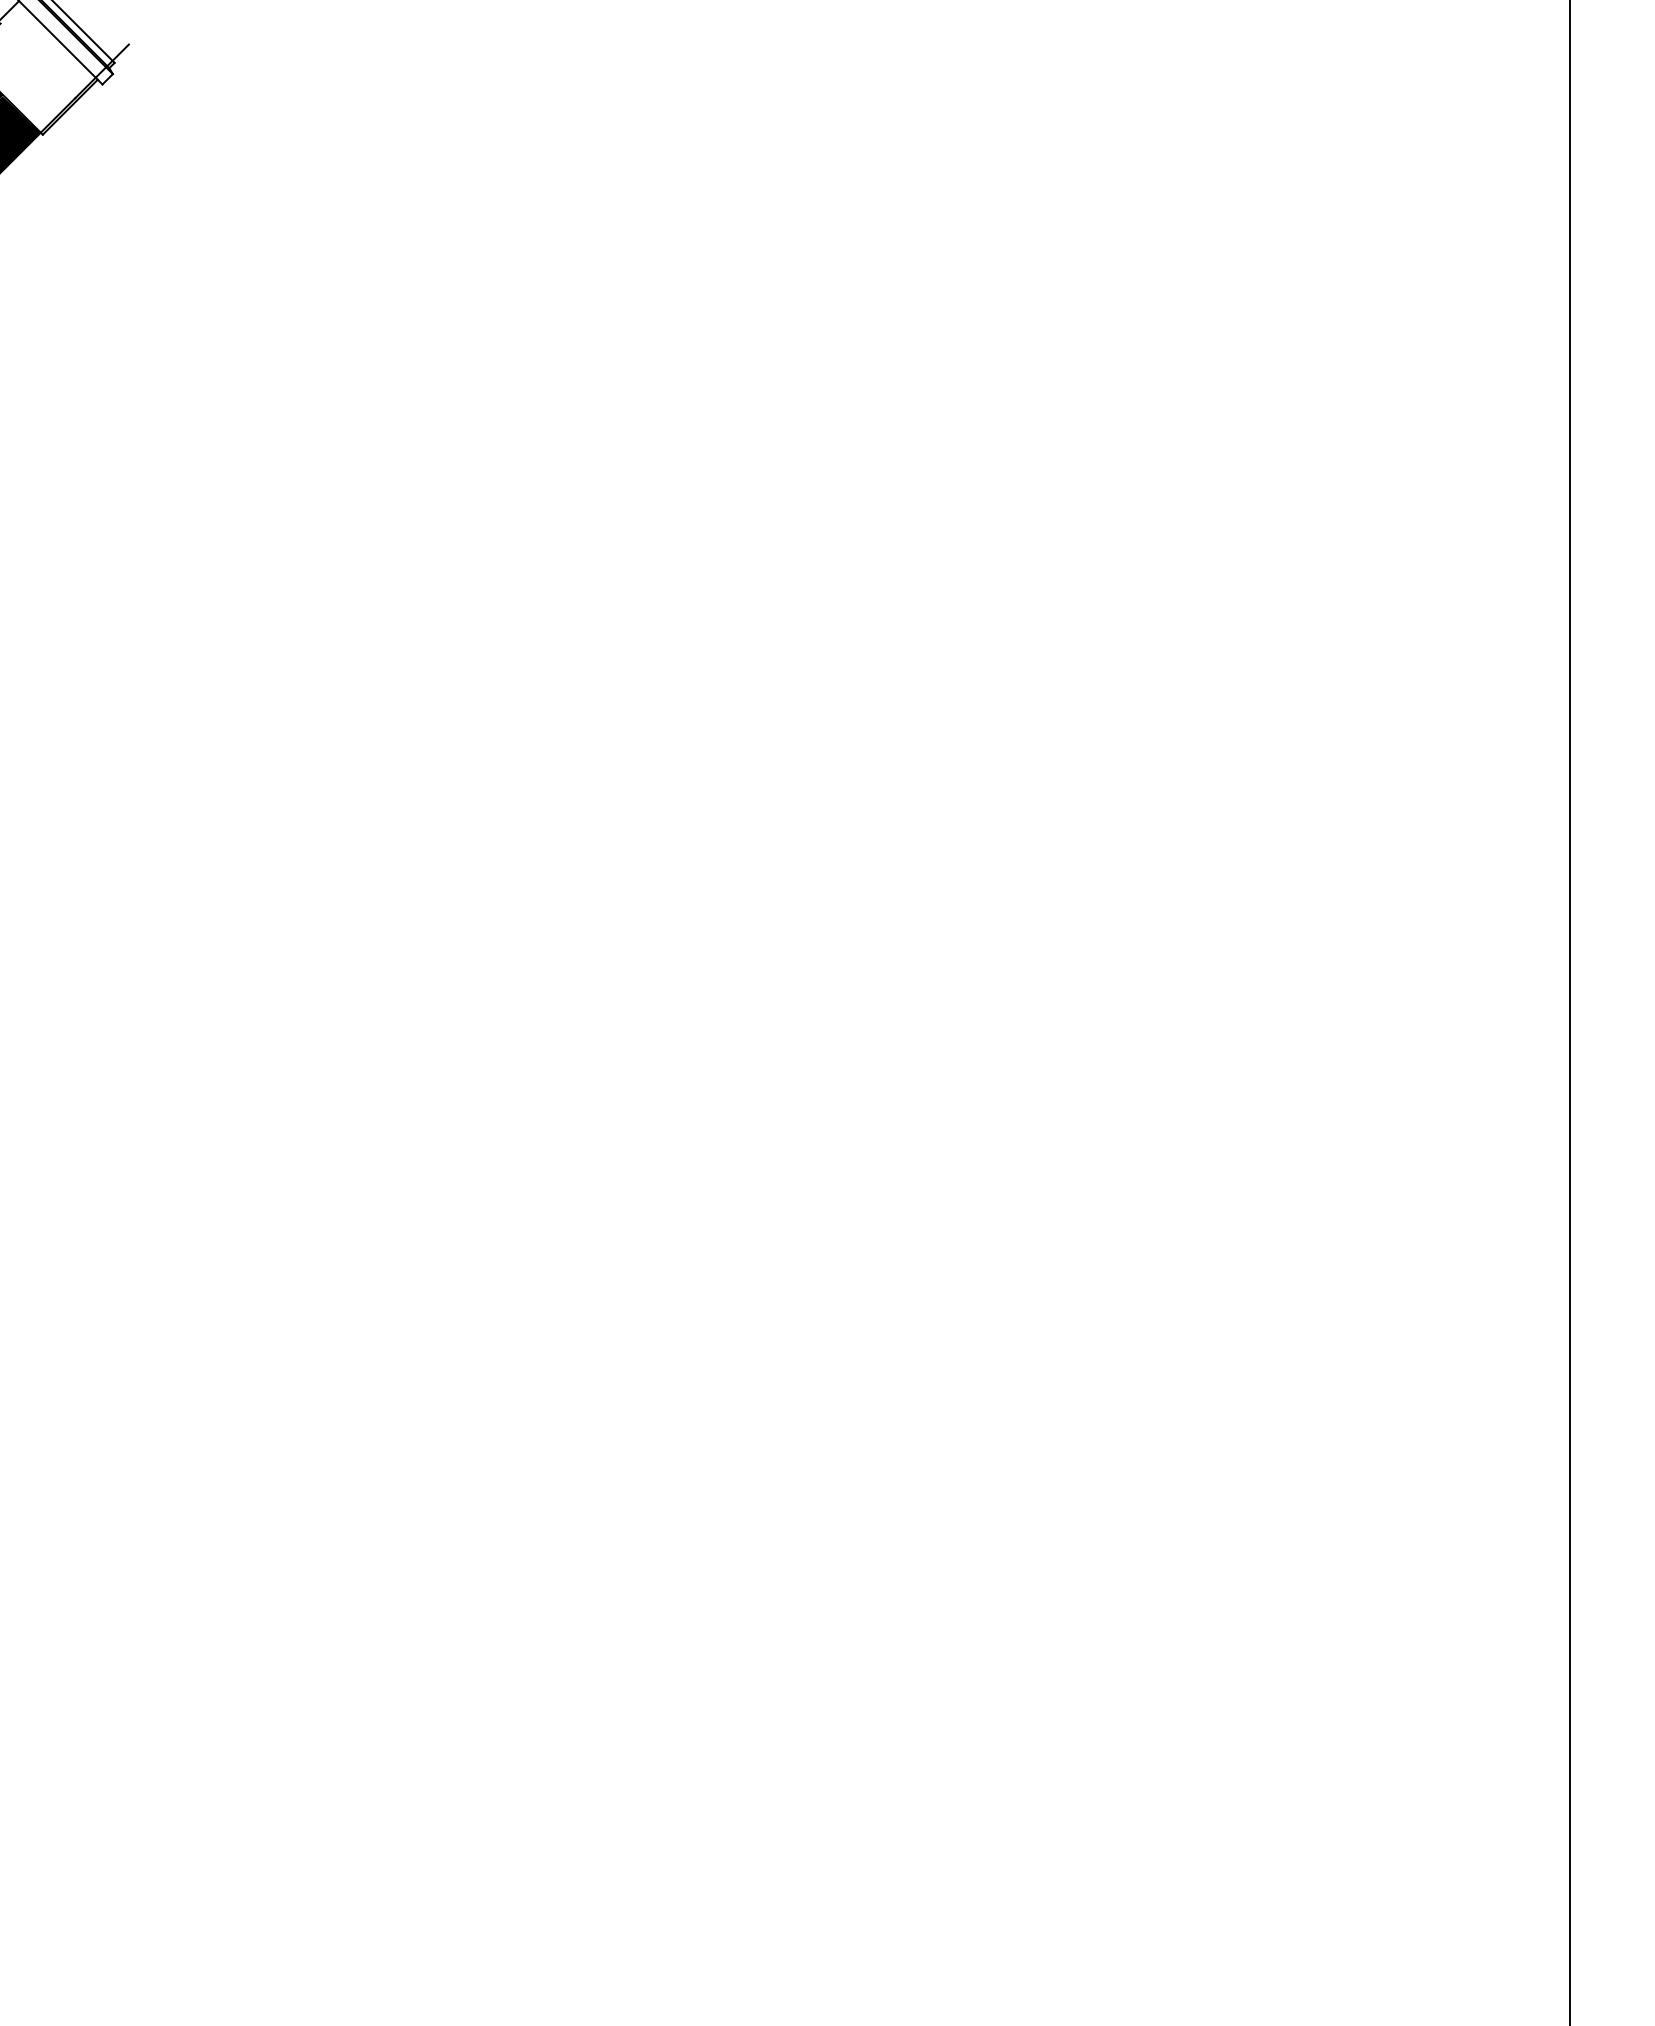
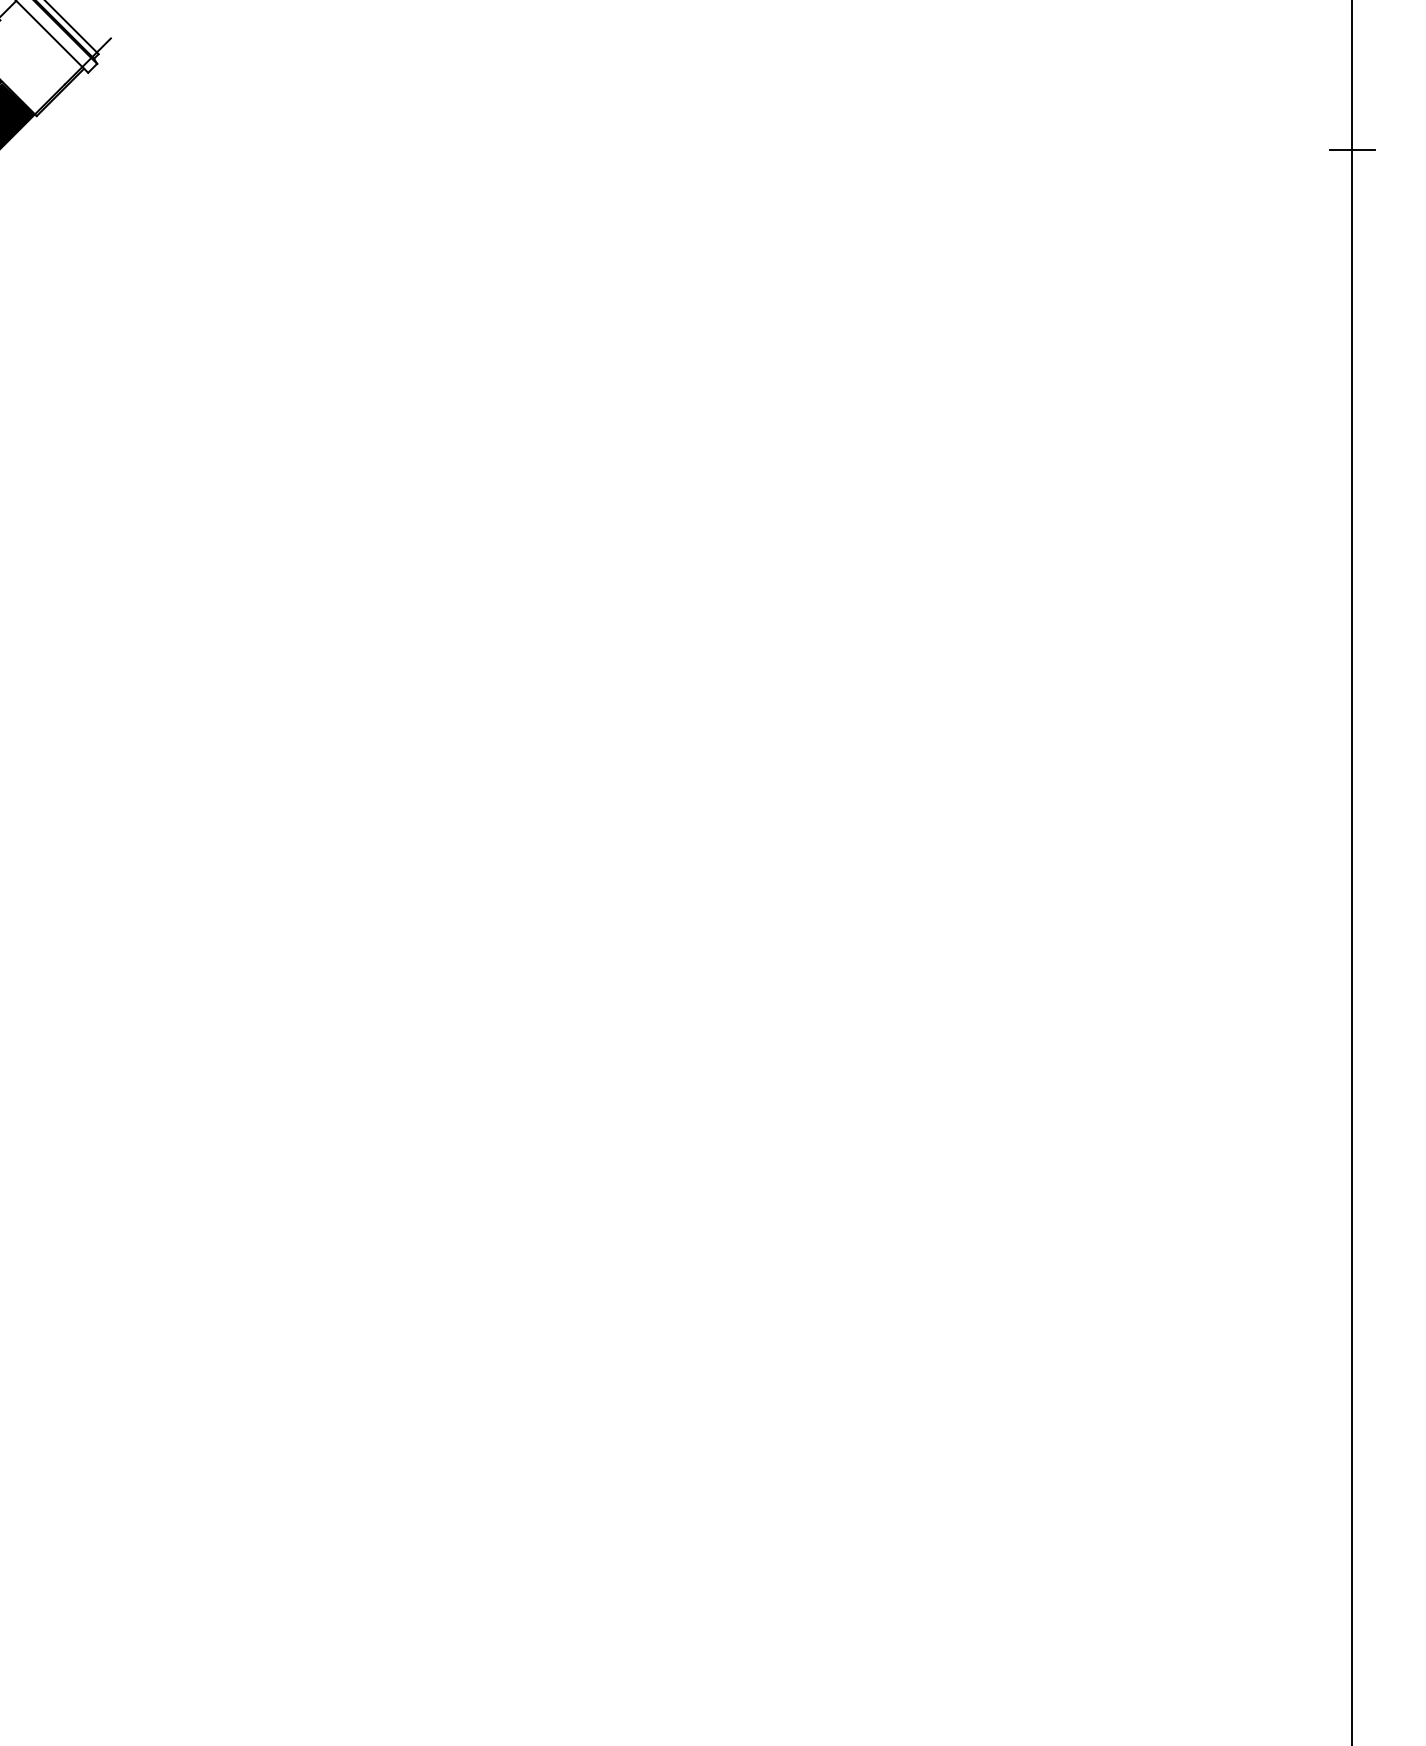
line: (1569, 173) -> (1352, 149), added

